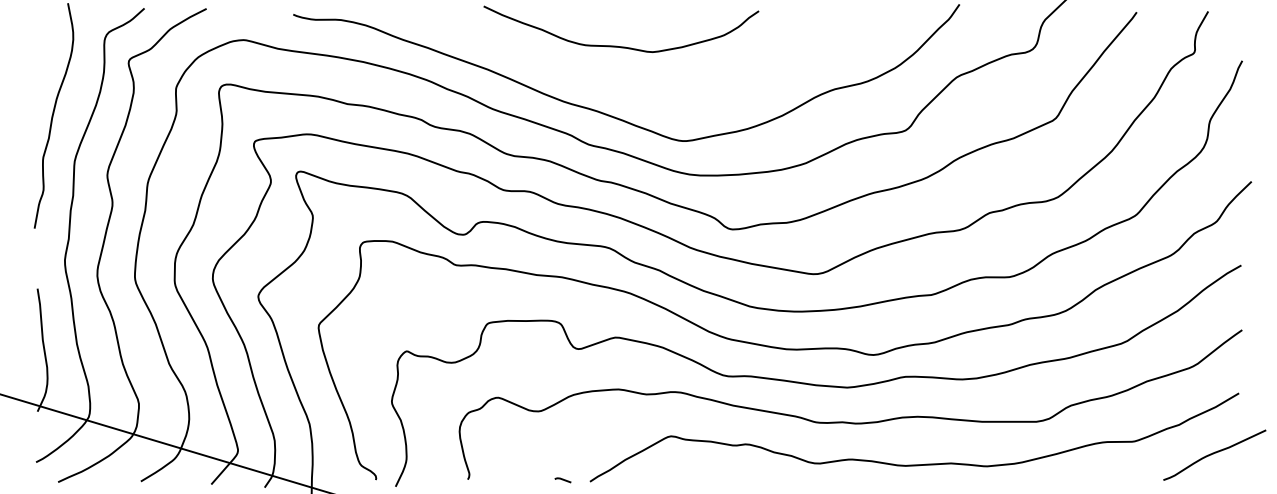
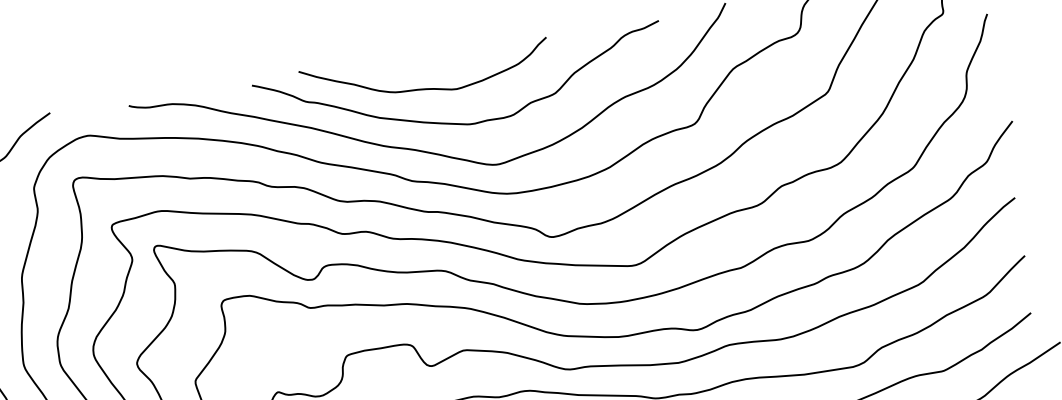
curve: (650, 89) -> (460, 122), added

